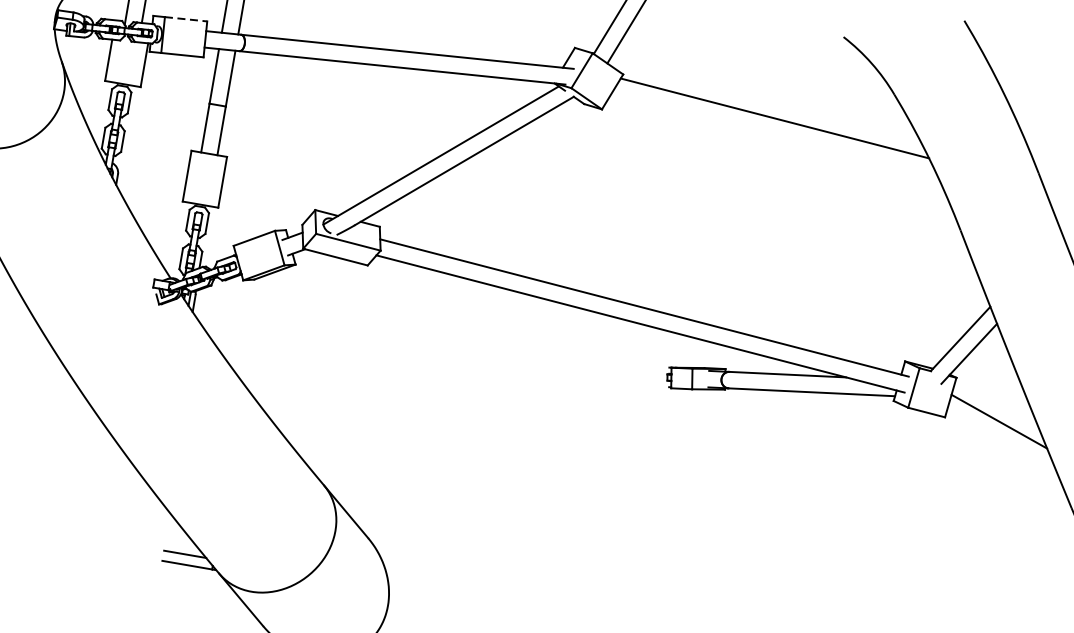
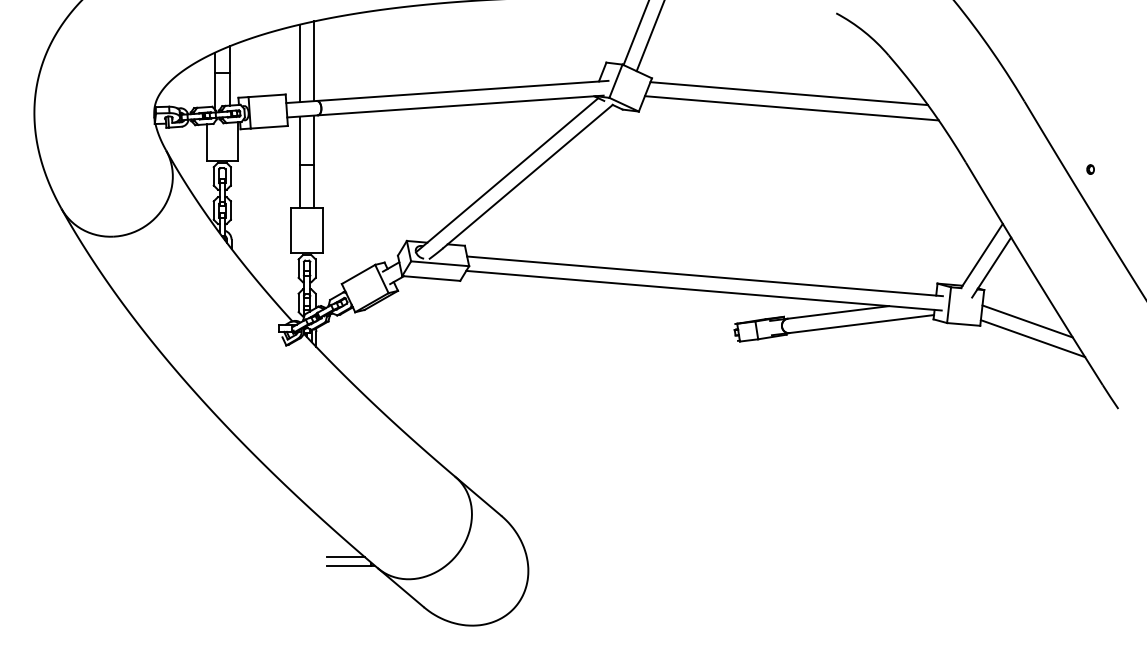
line: (186, 18) -> (267, 95), dashed -> solid
line: (774, 135) -> (791, 108), added
line: (1001, 441) -> (1032, 338), added

